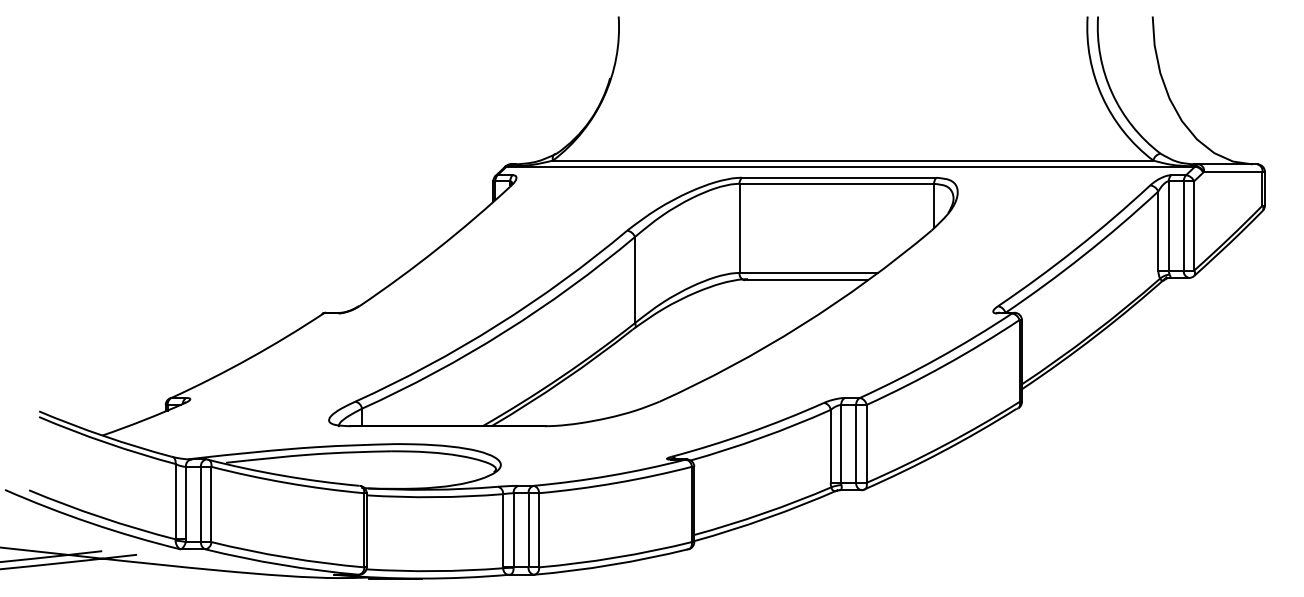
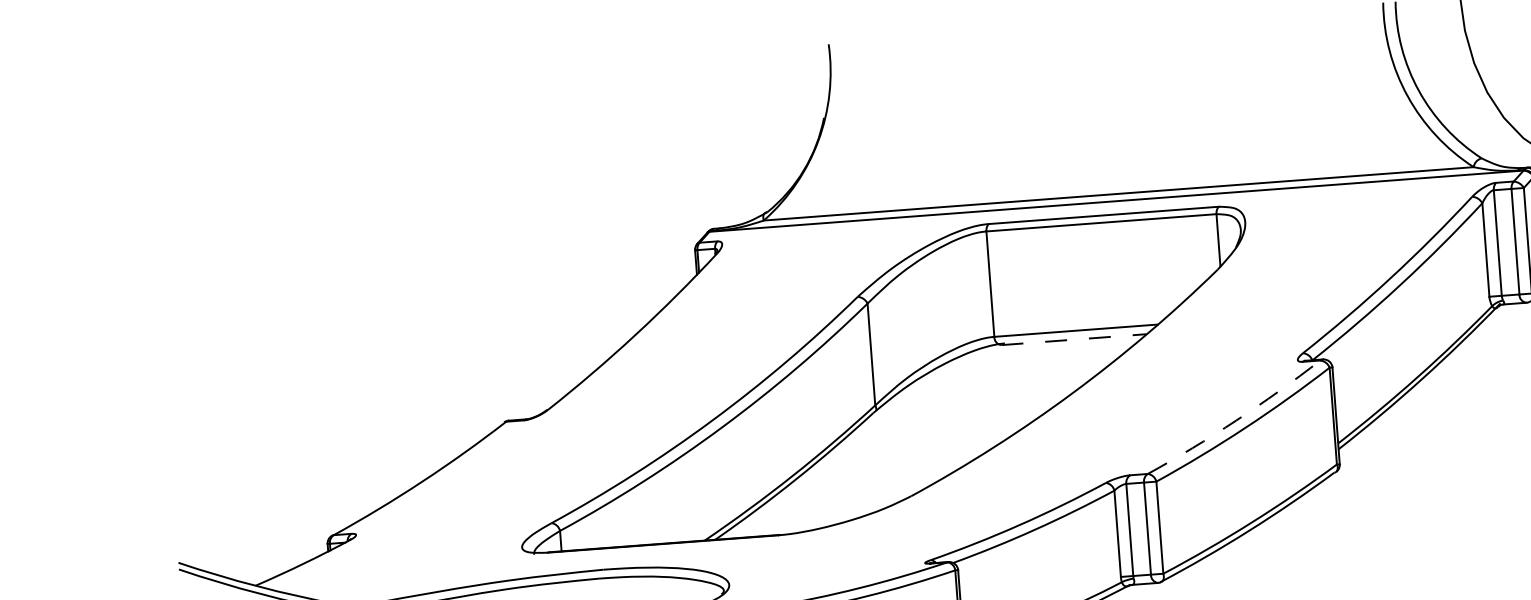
line: (806, 280) -> (1074, 339), solid -> dashed
arc: (937, 358) -> (1236, 420), solid -> dashed

